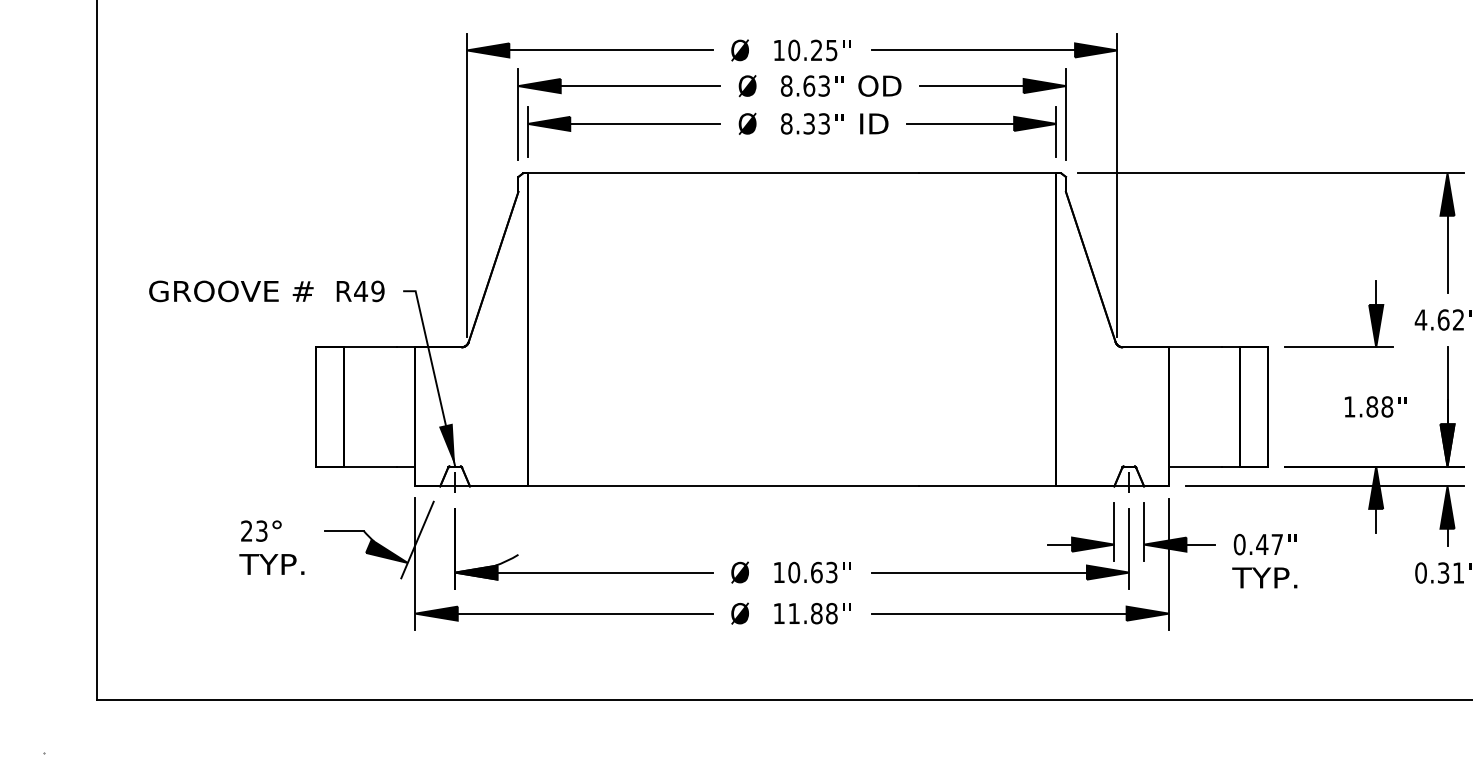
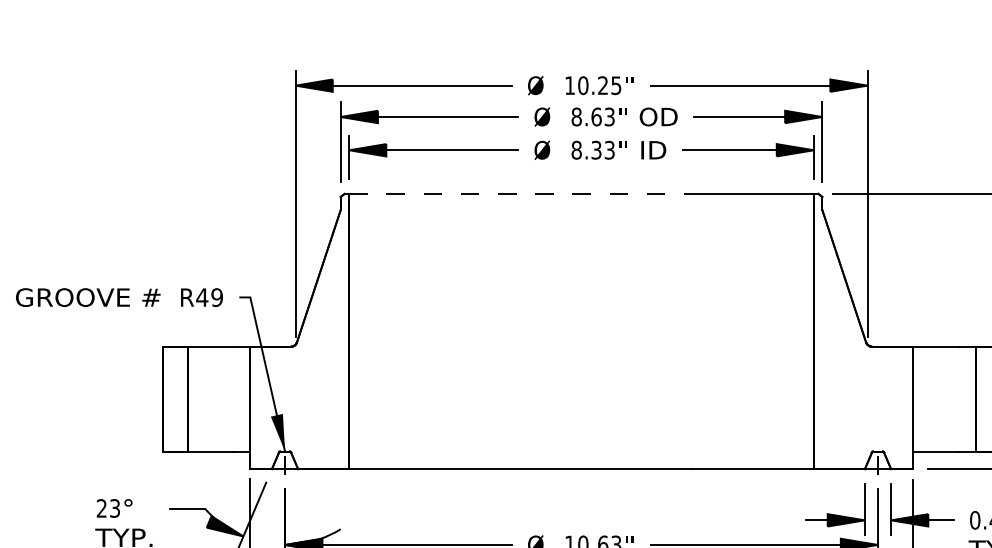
line: (723, 173) -> (521, 193), solid -> dashed

